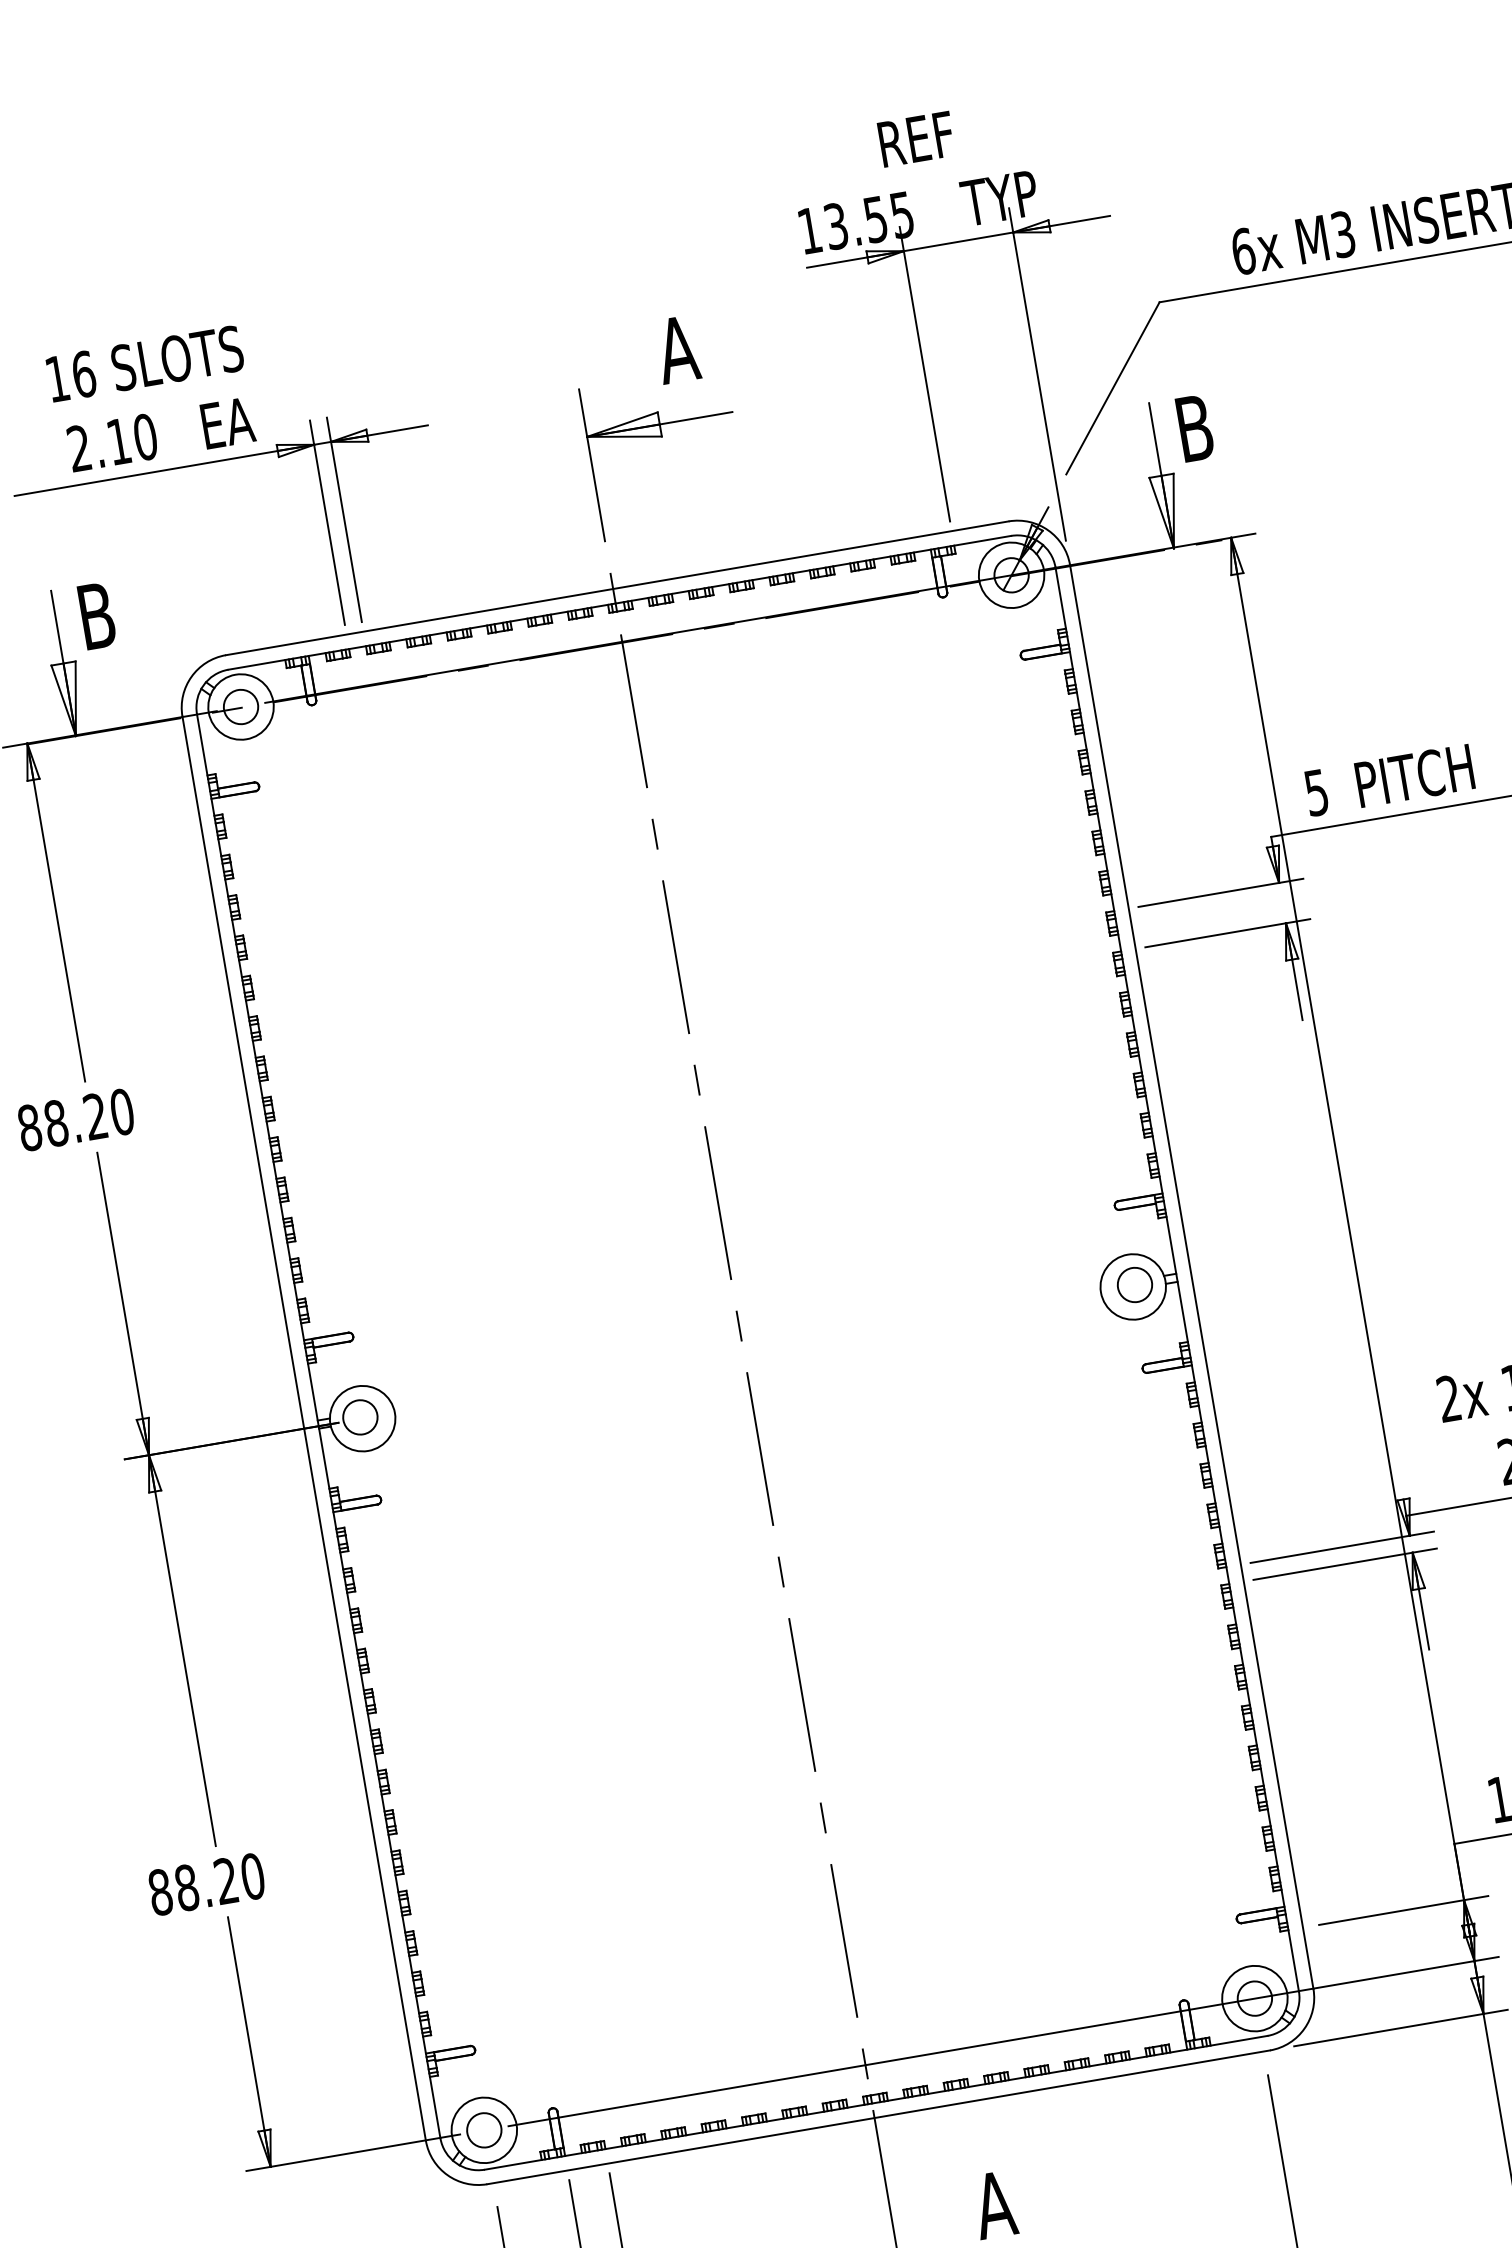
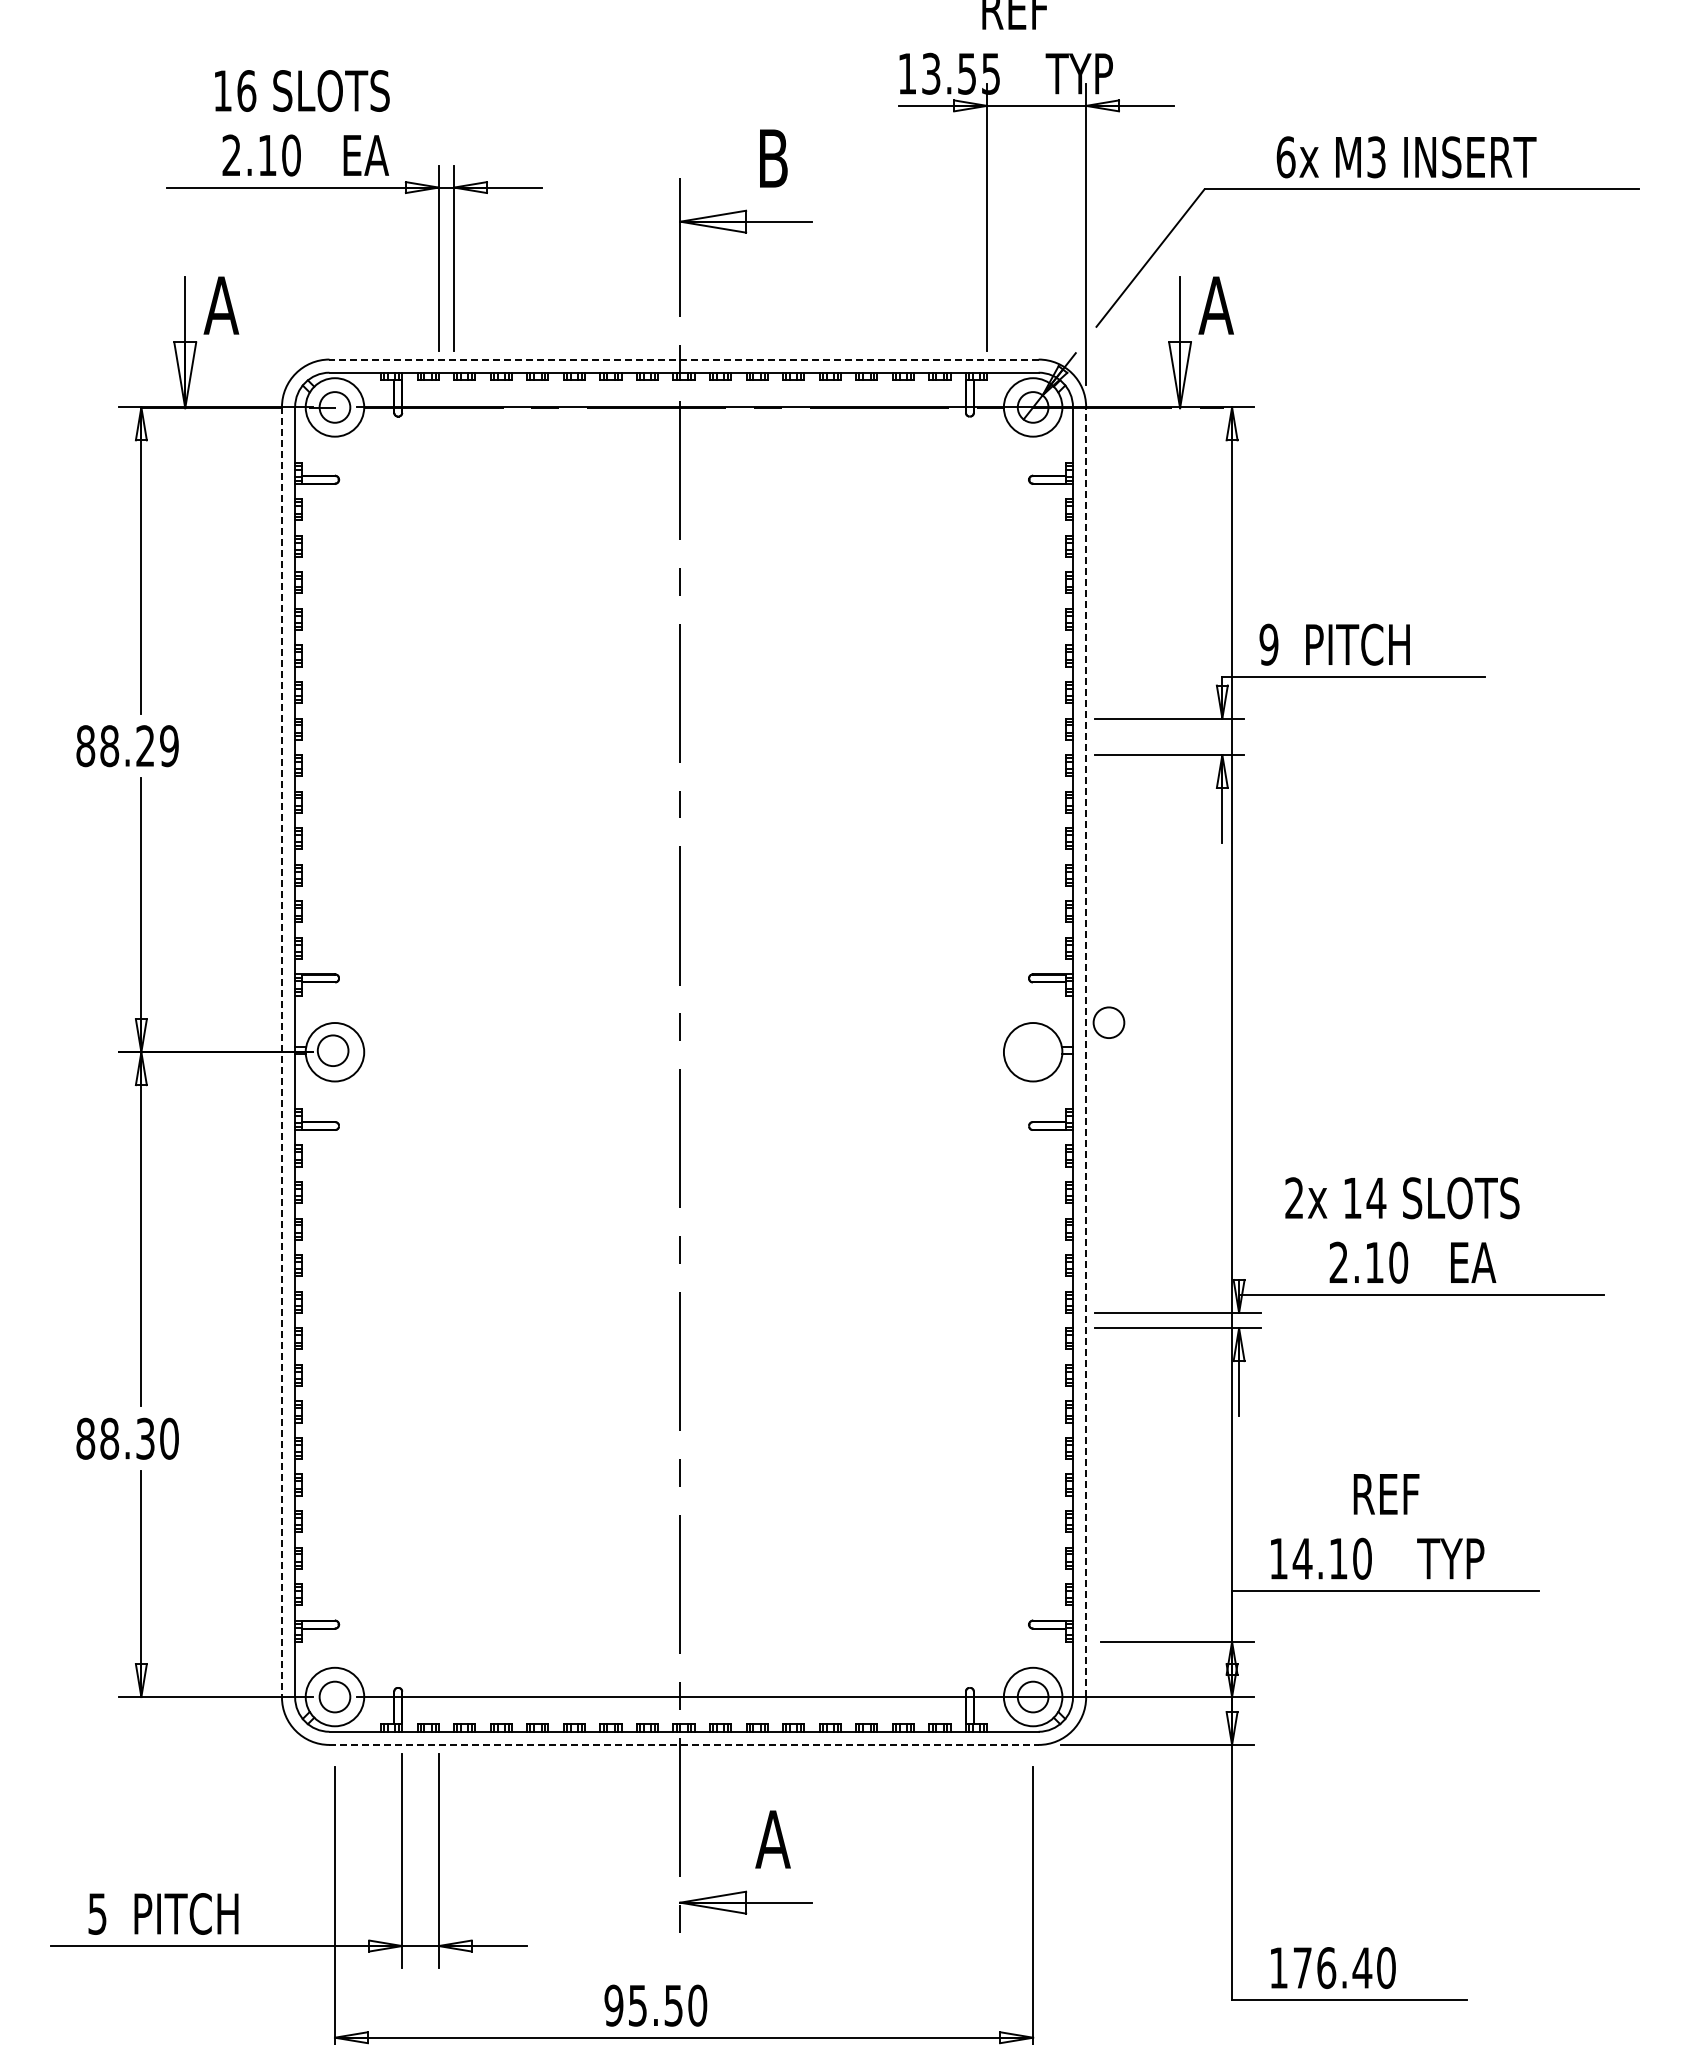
text: (676, 349) -> (772, 158), A -> B
text: (1193, 428) -> (1215, 305), B -> A
line: (617, 588) -> (684, 359), solid -> dashed
text: (96, 615) -> (221, 305), B -> A
text: (1316, 792) -> (1268, 644), 5 -> 9
text: (122, 1112) -> (169, 746), 88.20 -> 88.29
line: (1191, 1276) -> (1086, 1051), solid -> dashed
circle: (1134, 1284) -> (1108, 1022), moved
line: (303, 1429) -> (281, 1052), solid -> dashed
text: (226, 1880) -> (145, 1438), 88.20 -> 88.30
line: (879, 2116) -> (684, 1744), solid -> dashed

